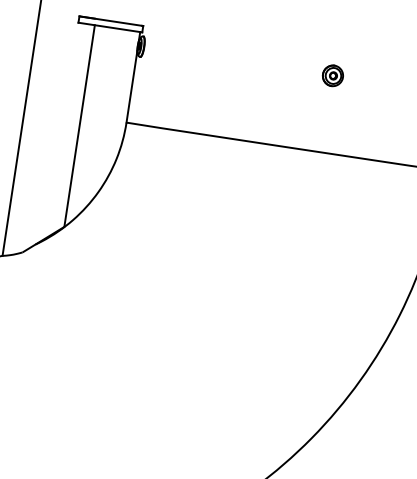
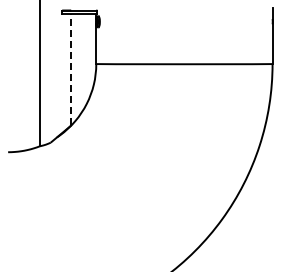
part: (332, 74) -> (203, 21), removed
line: (80, 125) -> (71, 69), solid -> dashed

